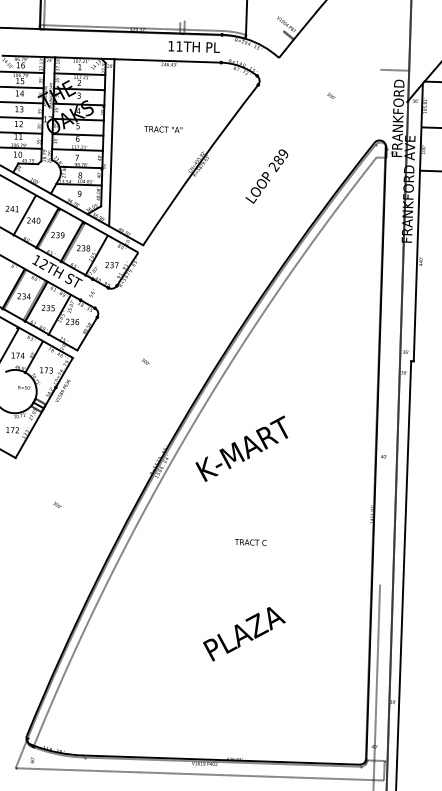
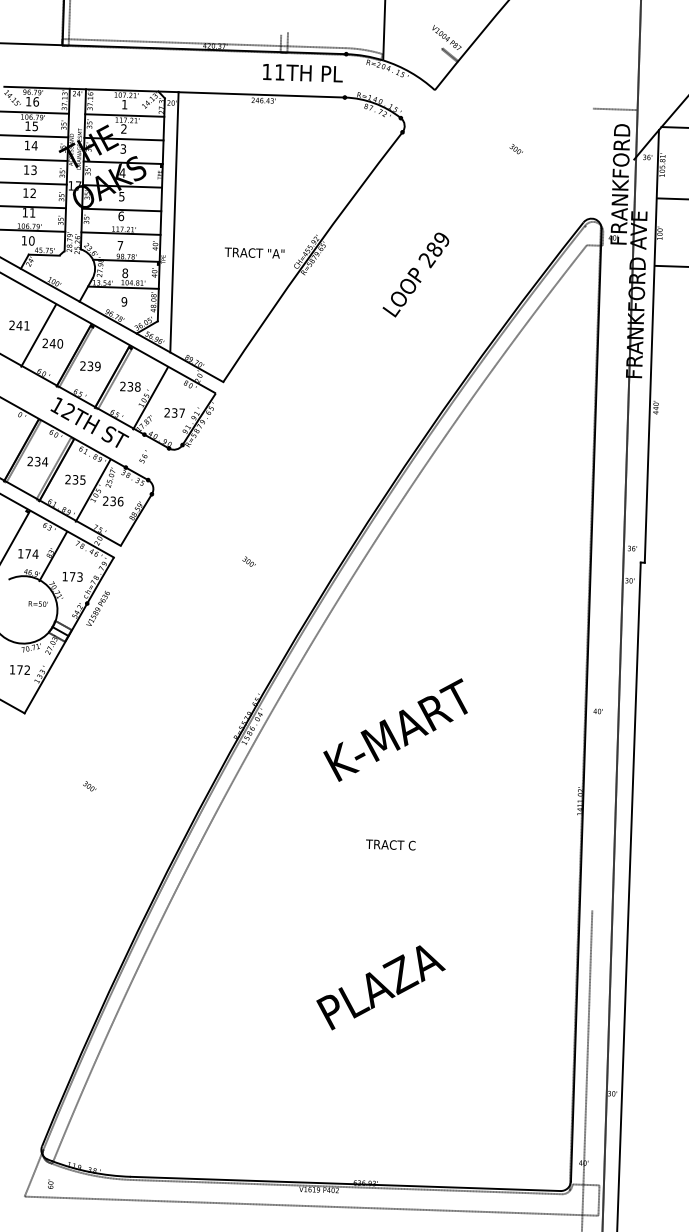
text: (163, 129) -> (254, 253), moved
text: (145, 361) -> (248, 561), moved
text: (241, 448) -> (395, 729), moved

